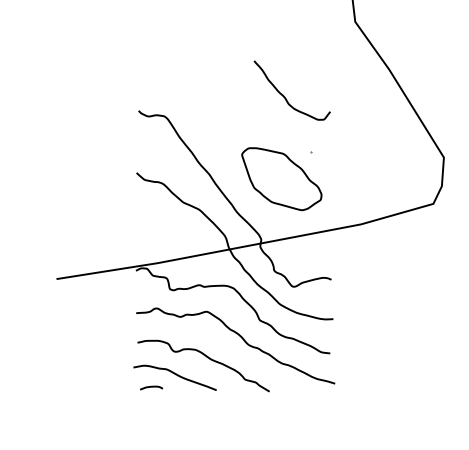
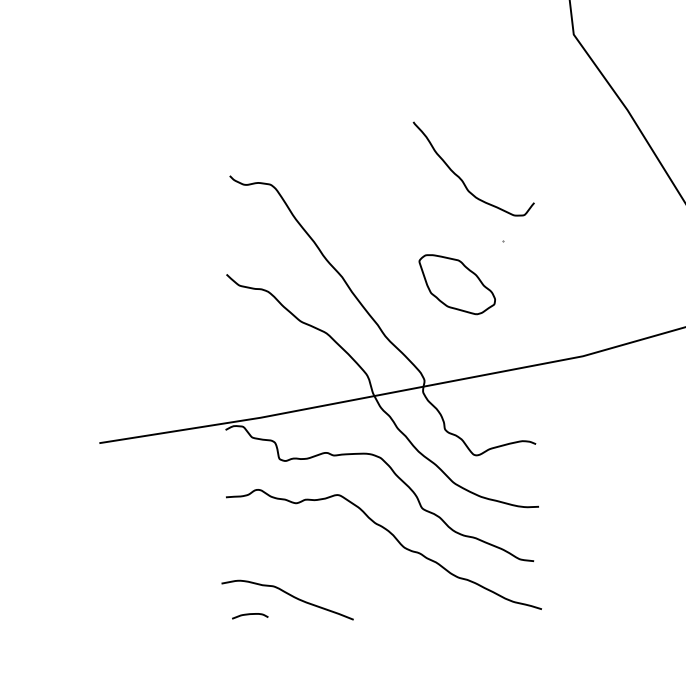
curve: (285, 96) -> (462, 178), moved
part: (281, 179) -> (456, 284), size x0.6
curve: (207, 358) -> (339, 569), removed

